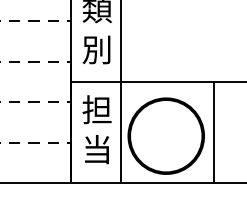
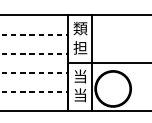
text: (97, 48) -> (80, 47), 別 -> 担
text: (97, 109) -> (80, 76), 担 -> 当
line: (213, 133) -> (135, 87), removed

